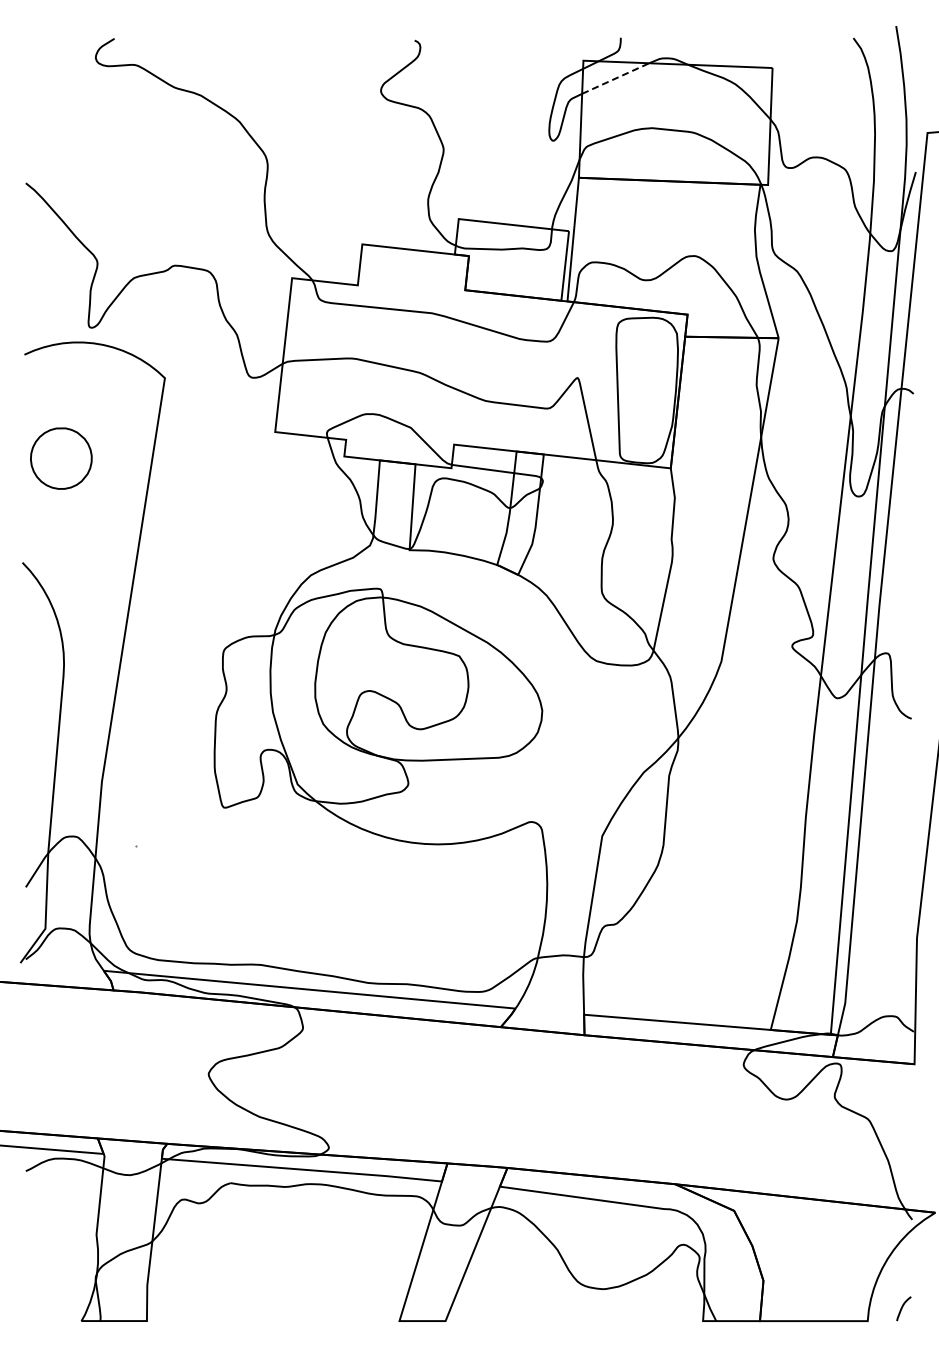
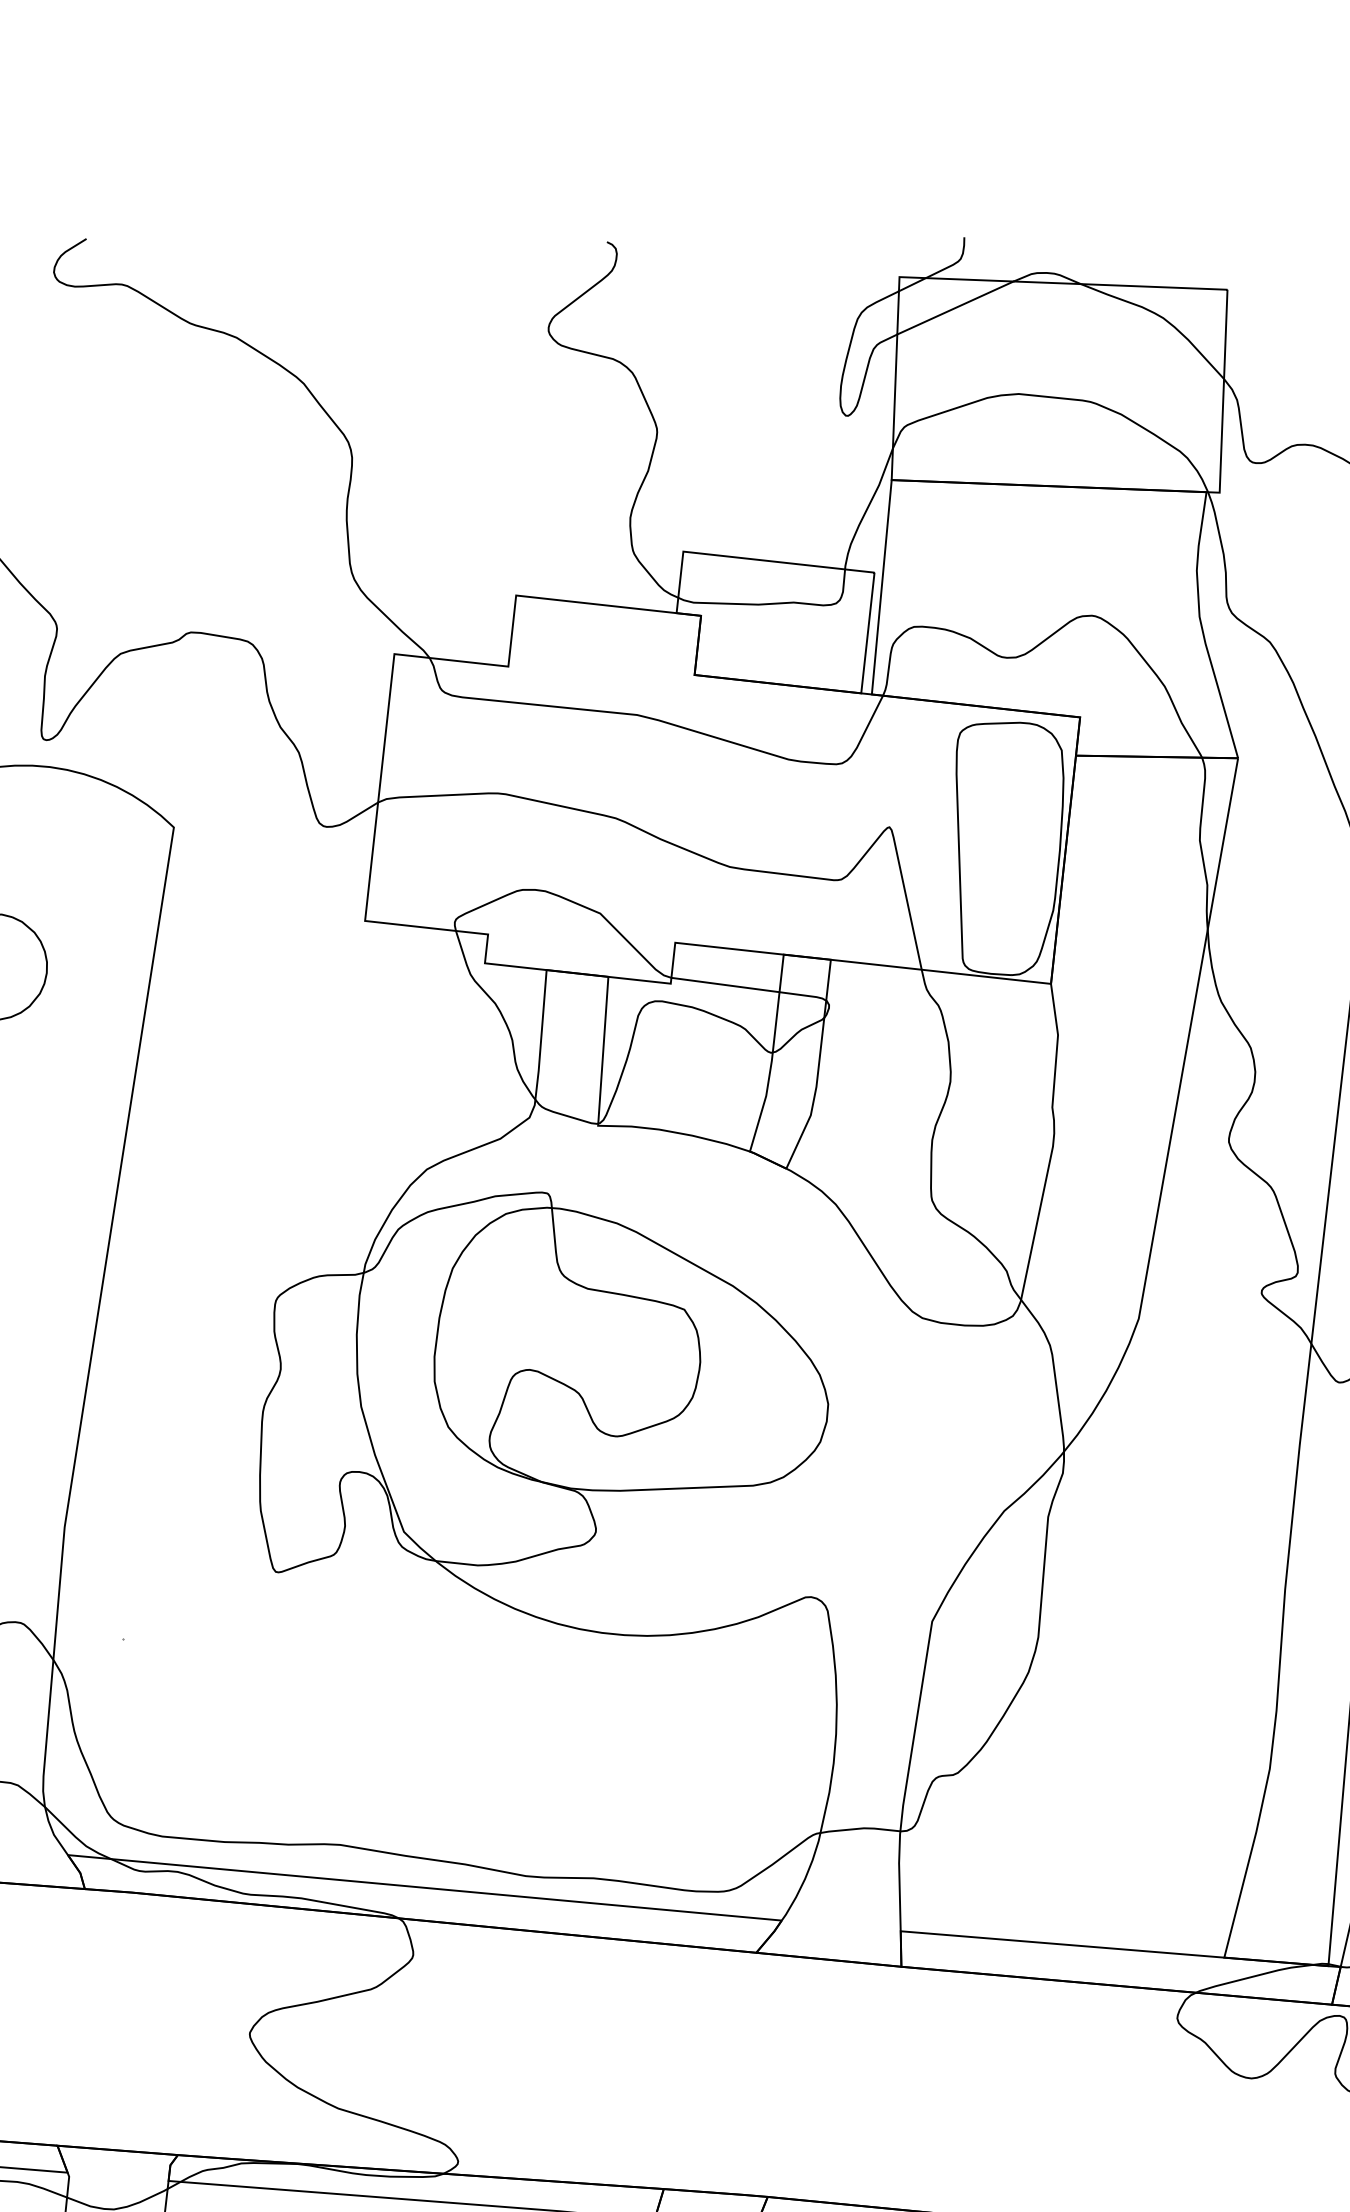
line: (615, 78) -> (955, 307), dashed -> solid

